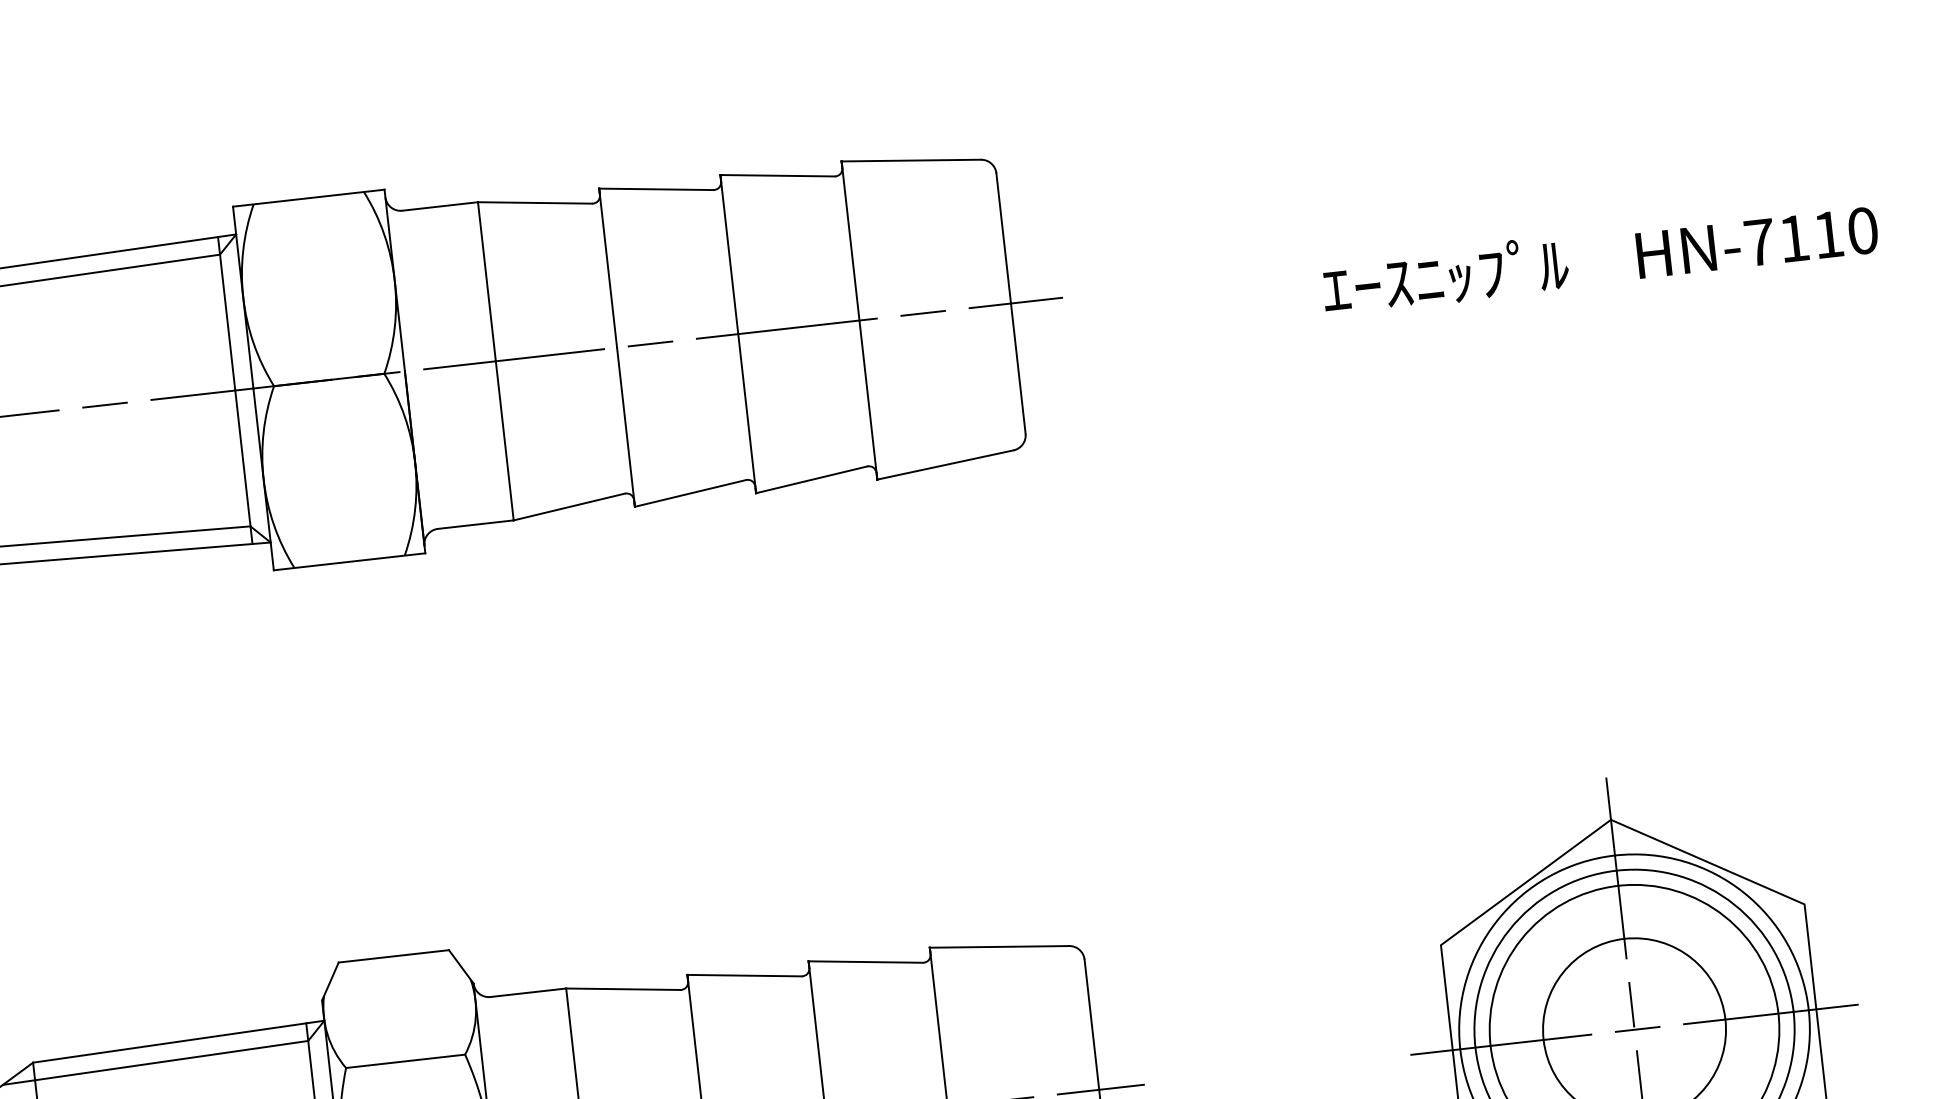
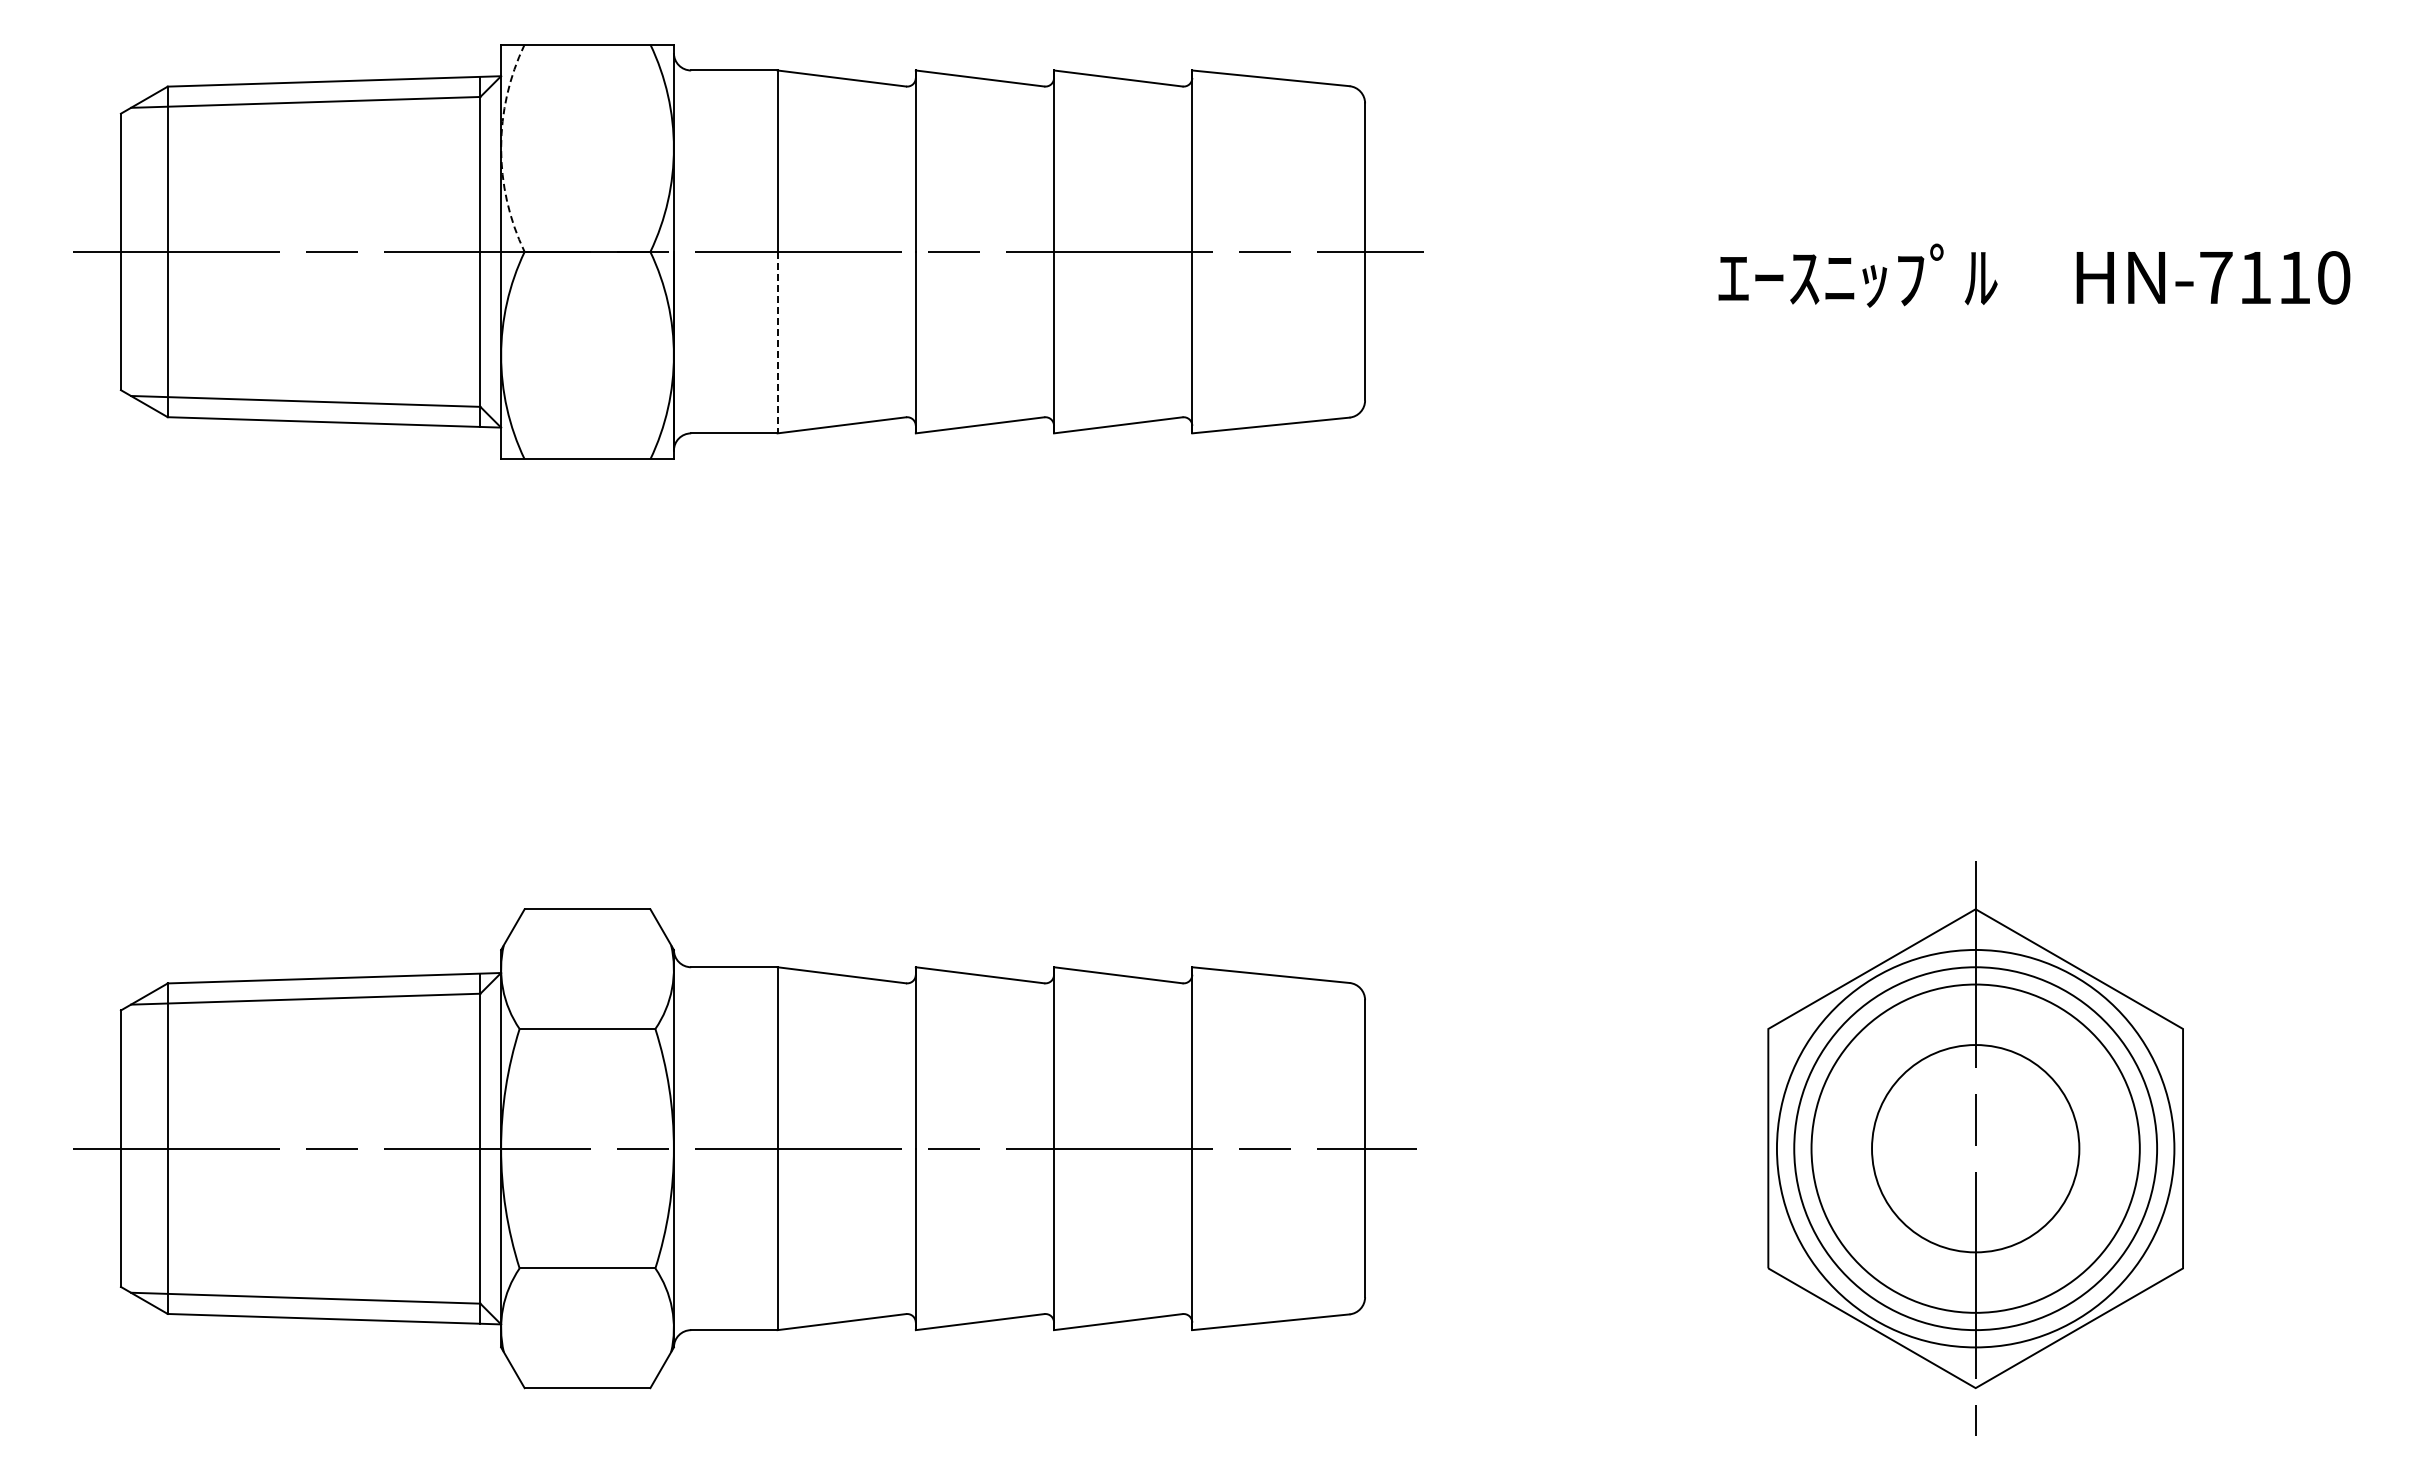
arc: (243, 297) -> (501, 148), solid -> dashed
line: (504, 440) -> (777, 342), solid -> dashed
line: (1634, 1029) -> (1975, 1148), removed

